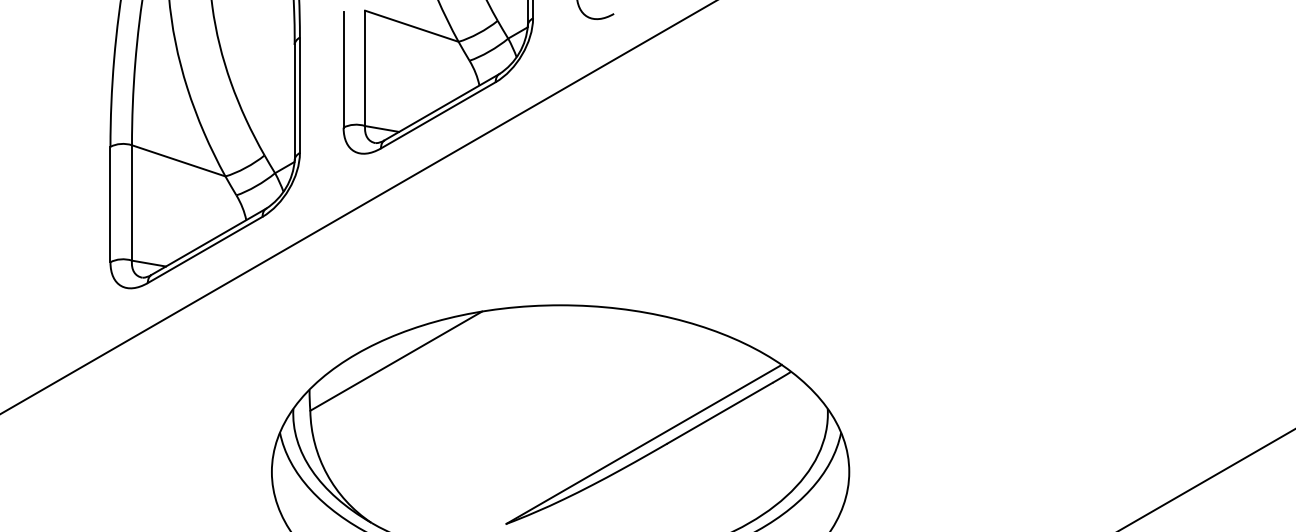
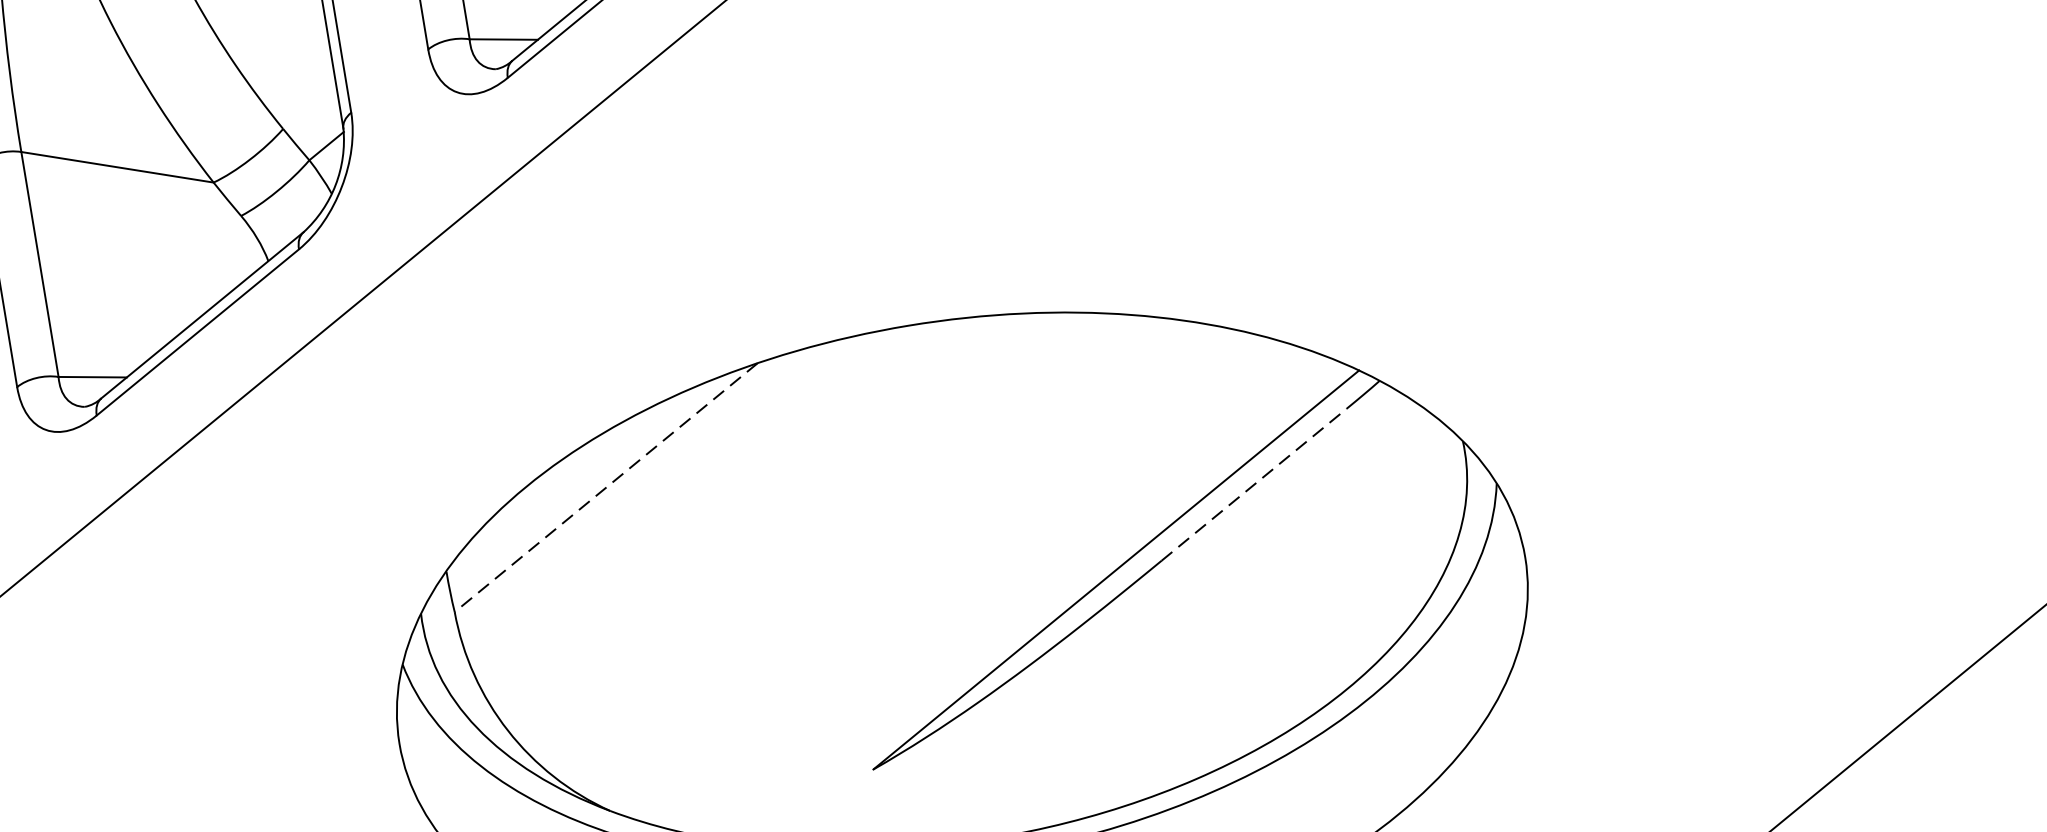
line: (395, 361) -> (604, 488), solid -> dashed
line: (719, 413) -> (1253, 485), solid -> dashed

